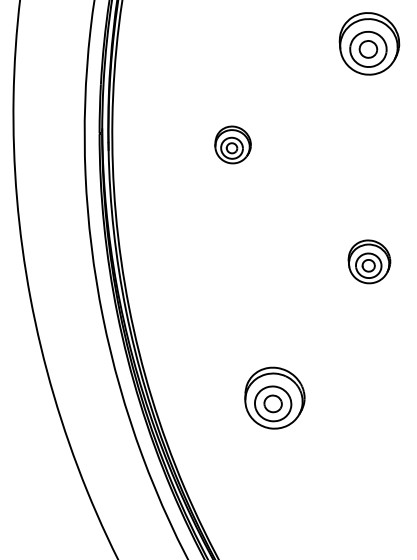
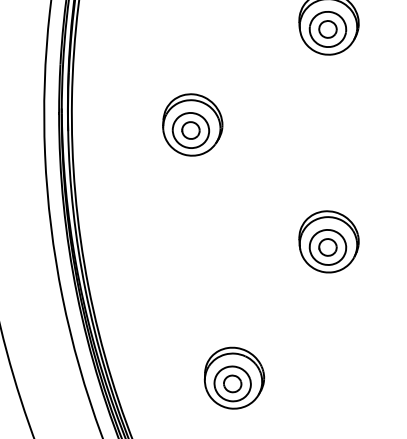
part: (232, 144) -> (192, 124), size x1.67
part: (369, 261) -> (329, 241), size x1.43

